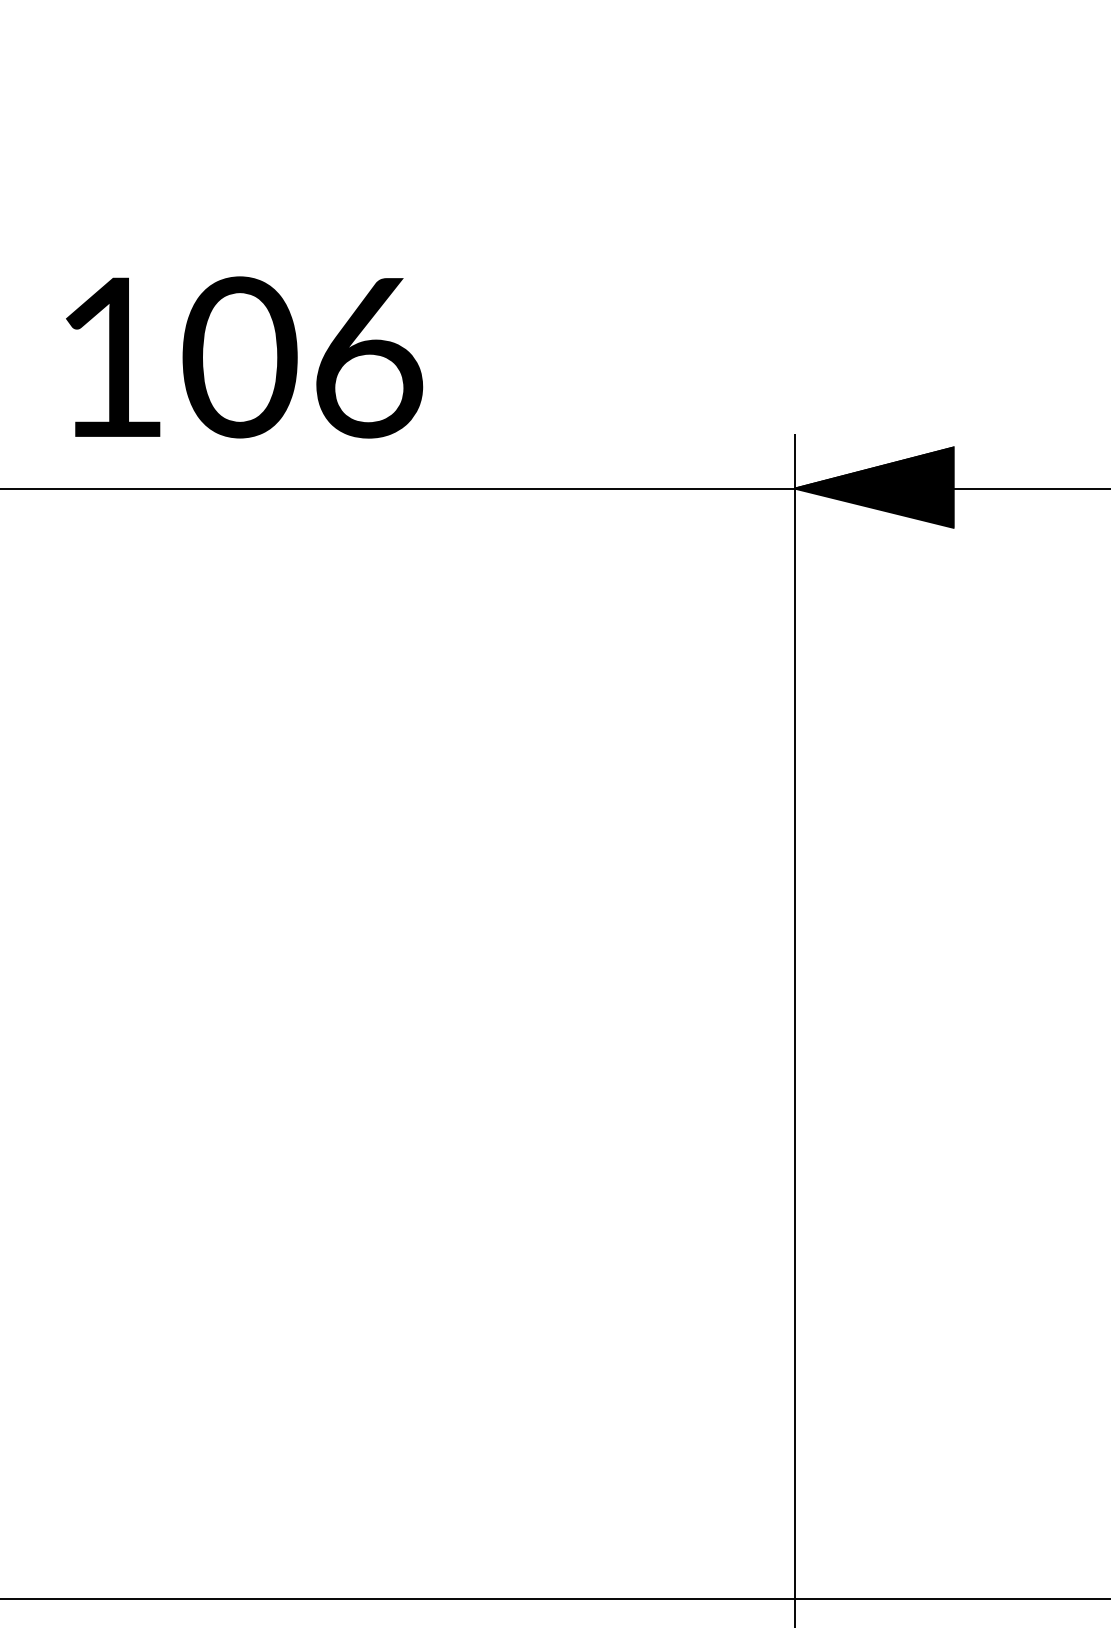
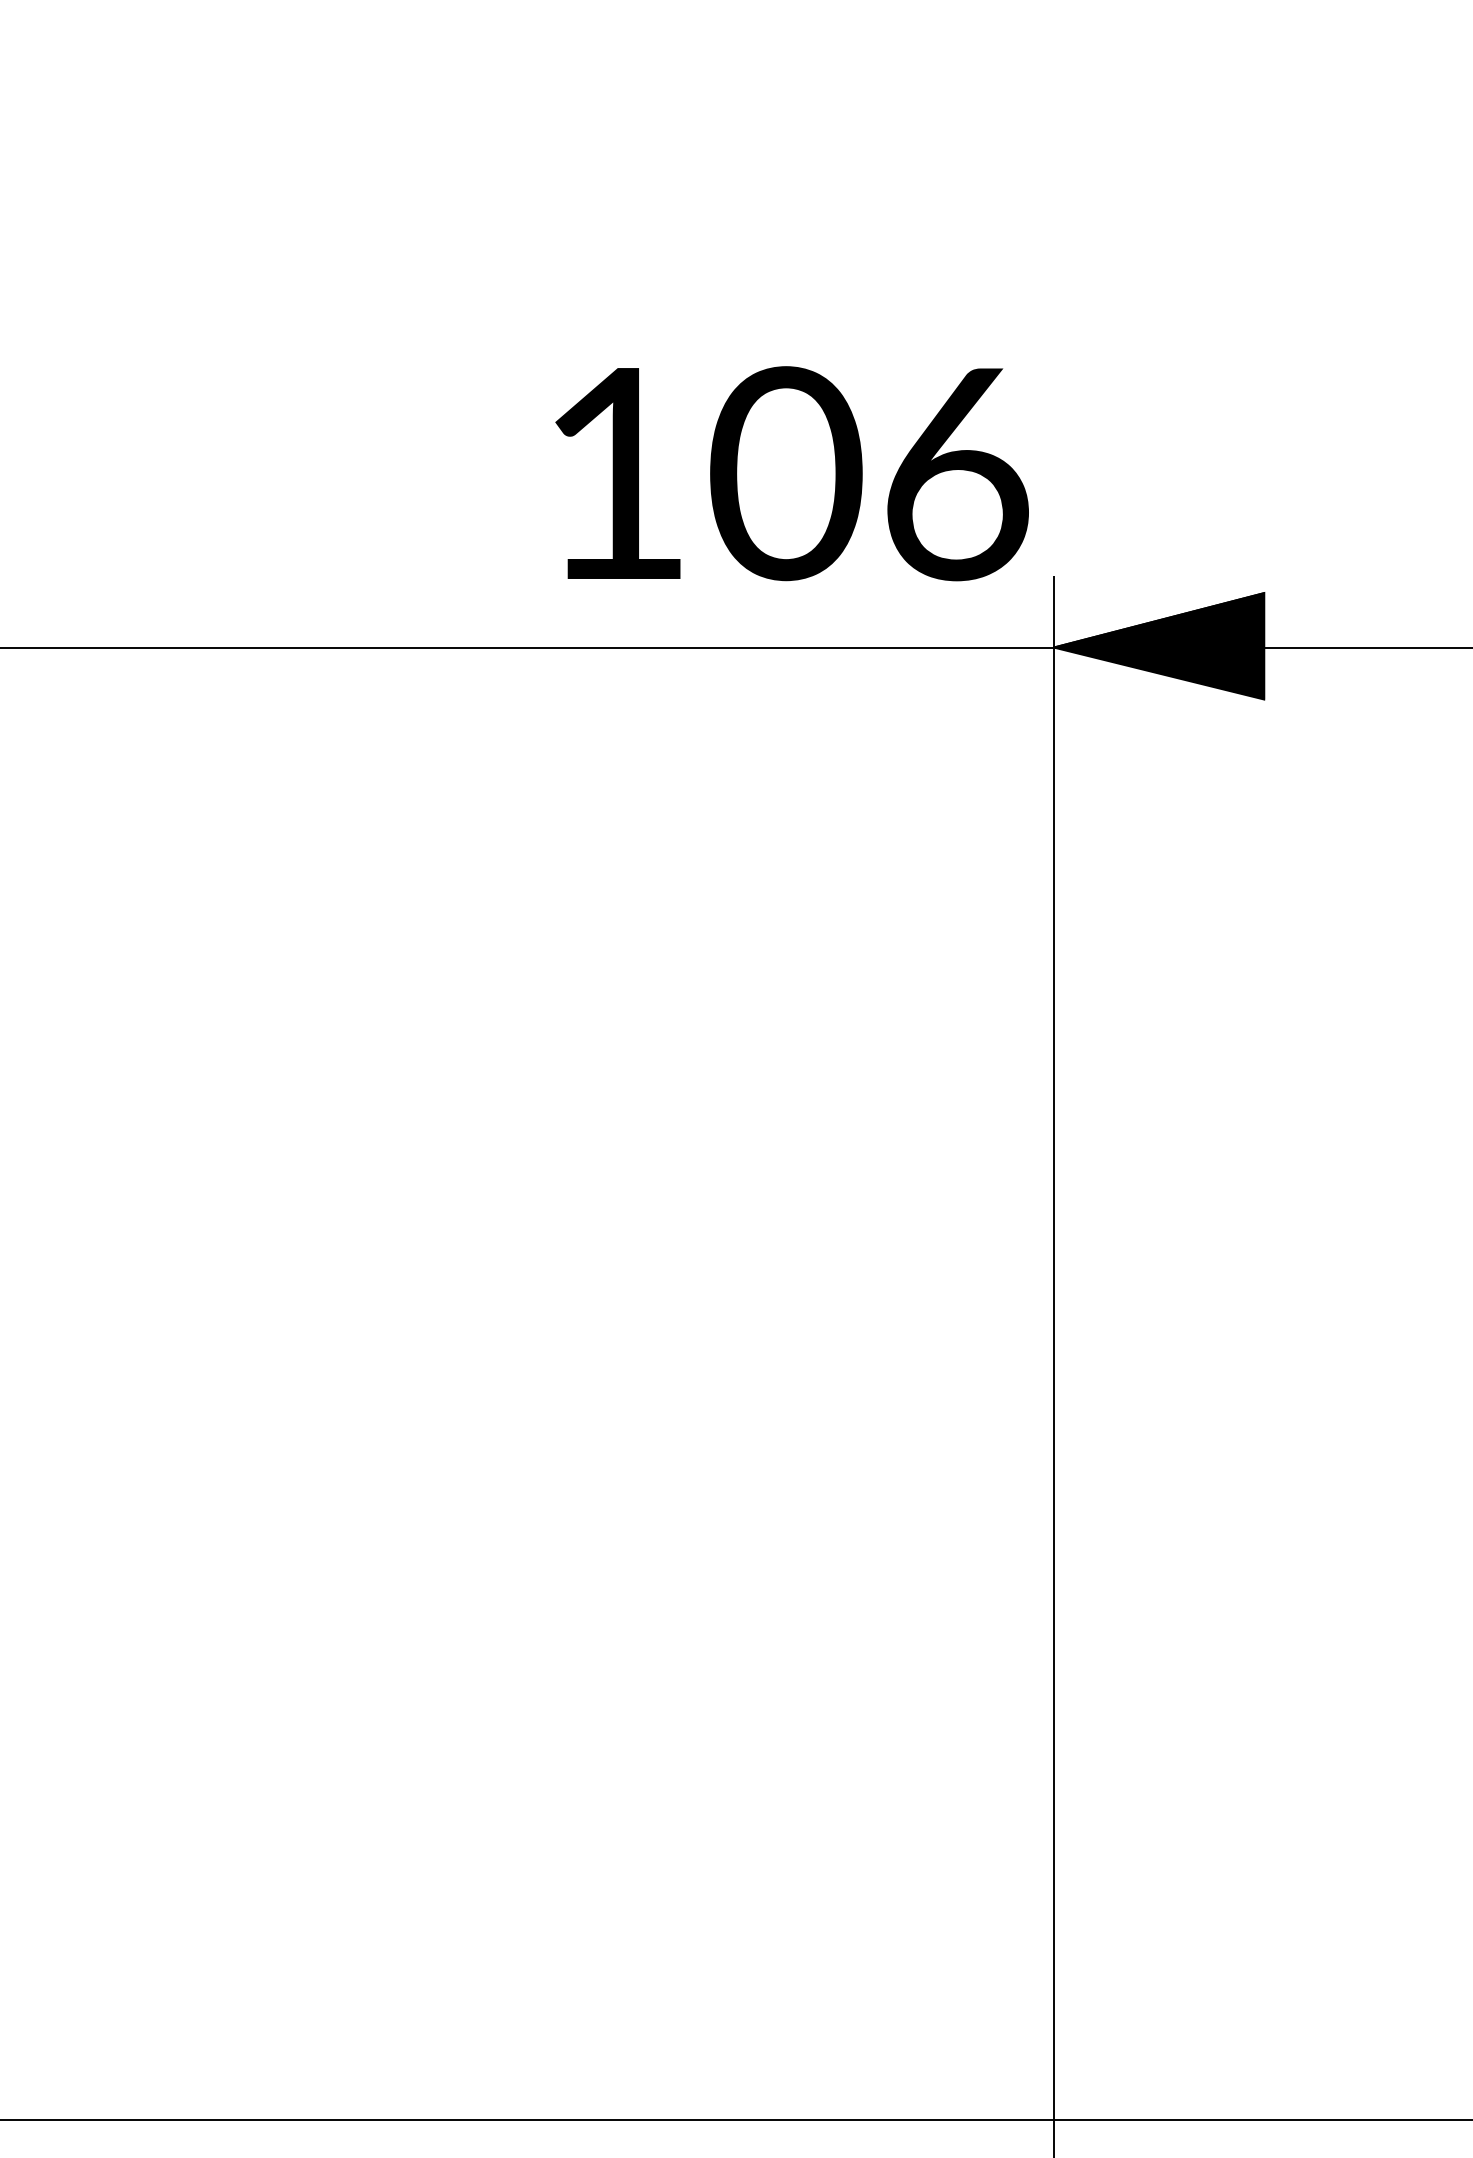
text: (244, 357) -> (791, 473), moved

